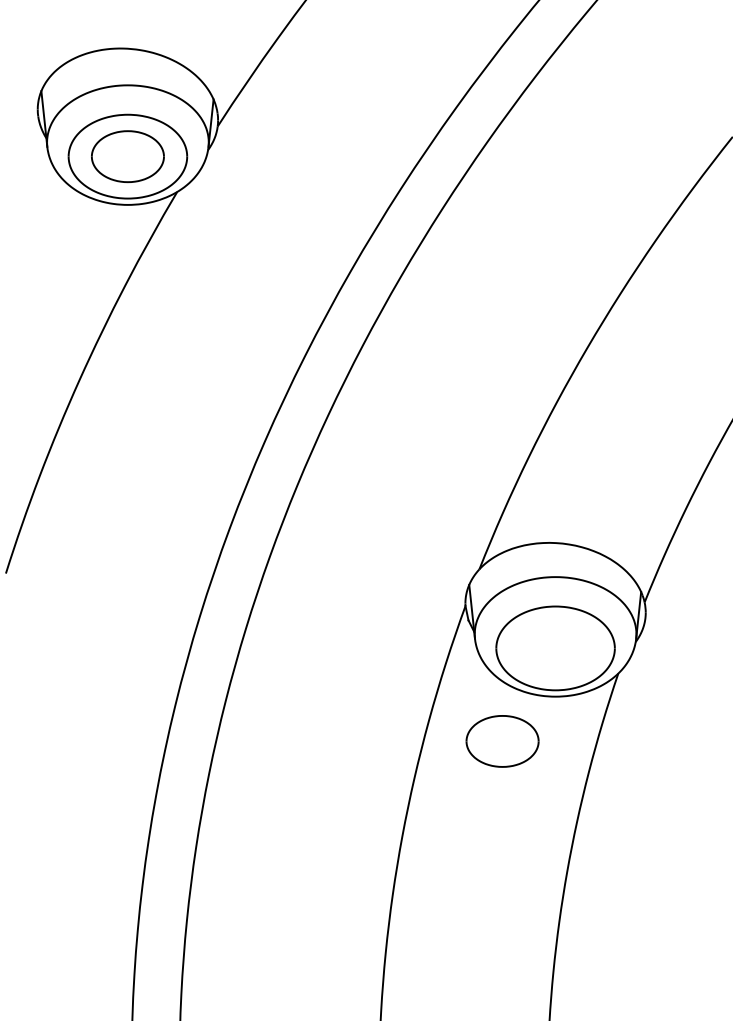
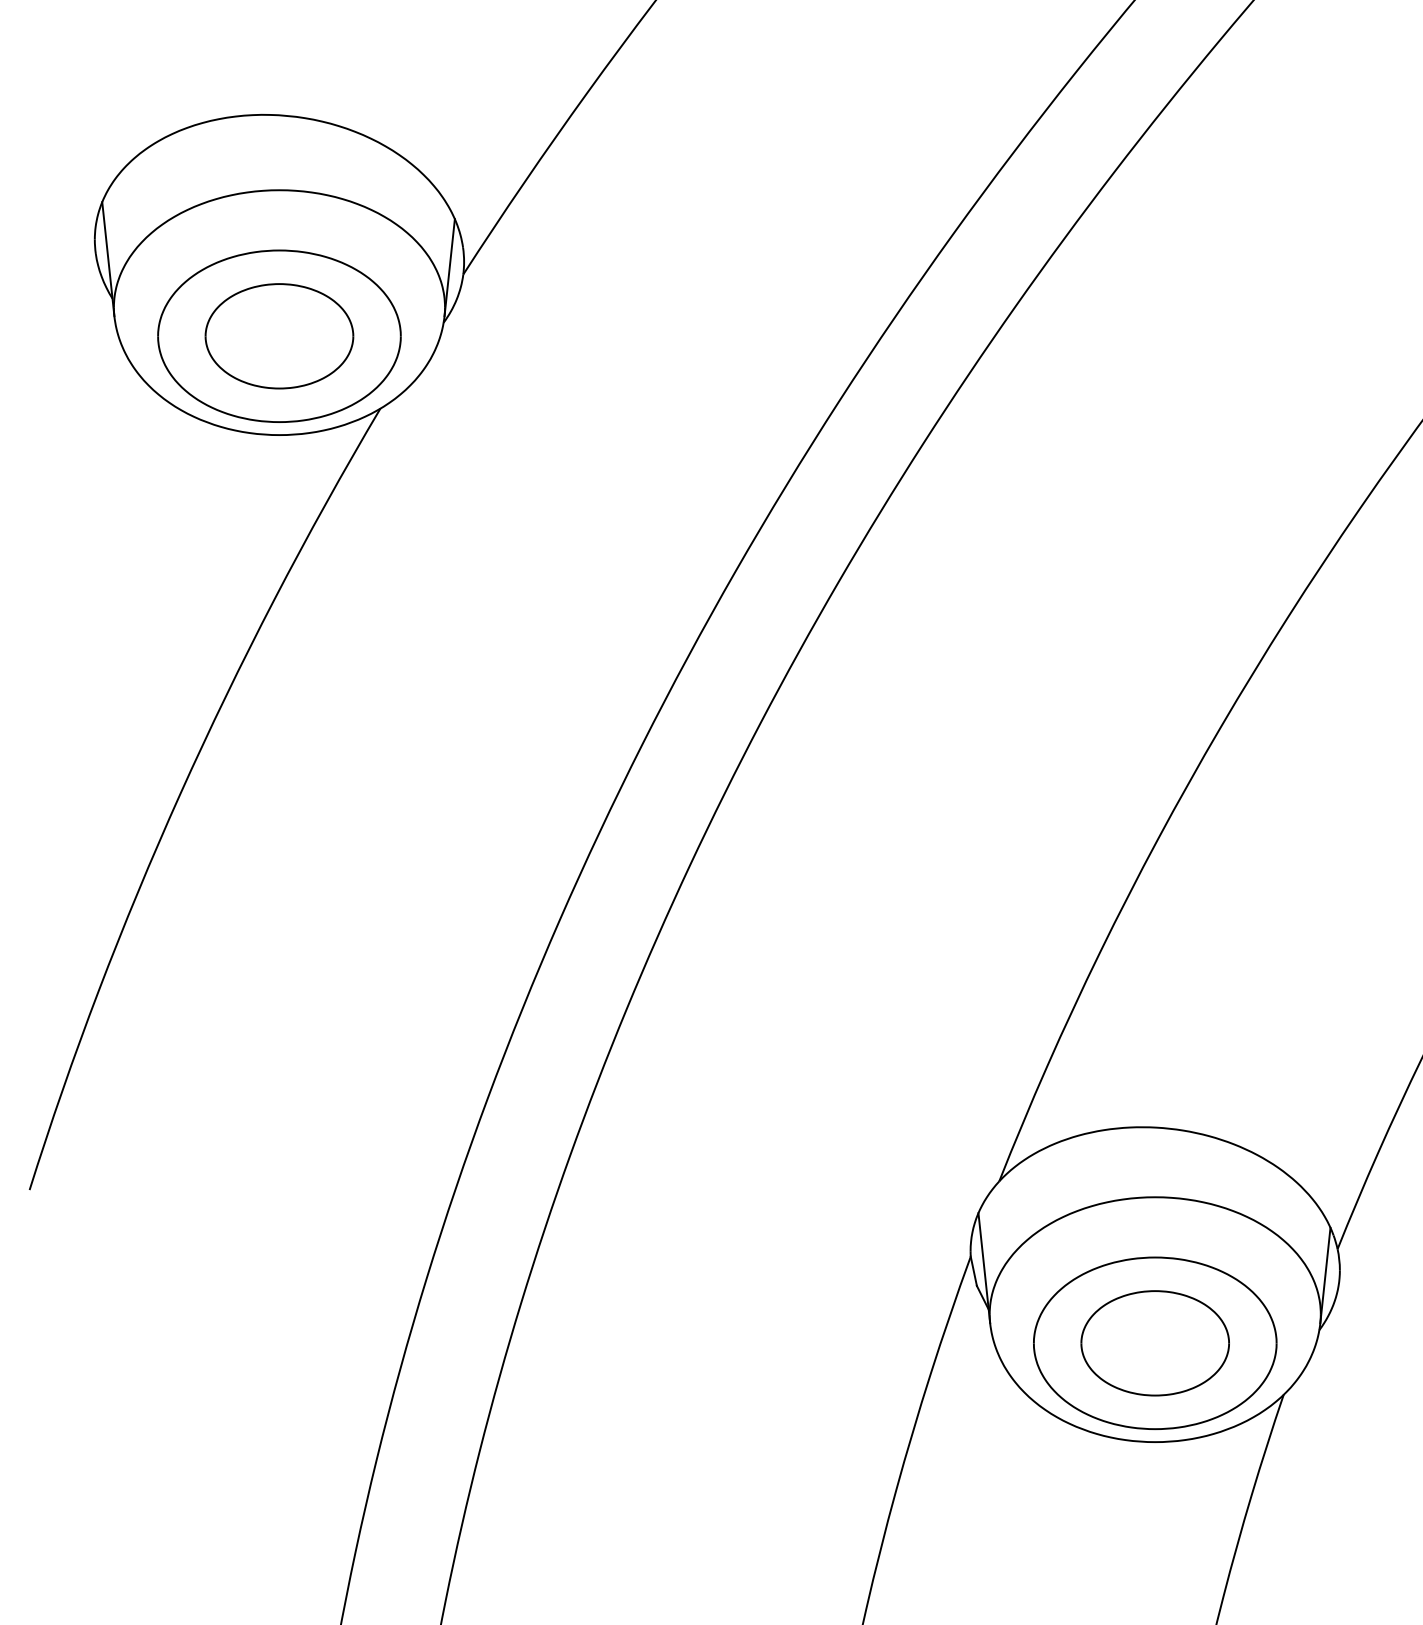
part: (502, 741) -> (1155, 1343), moved

